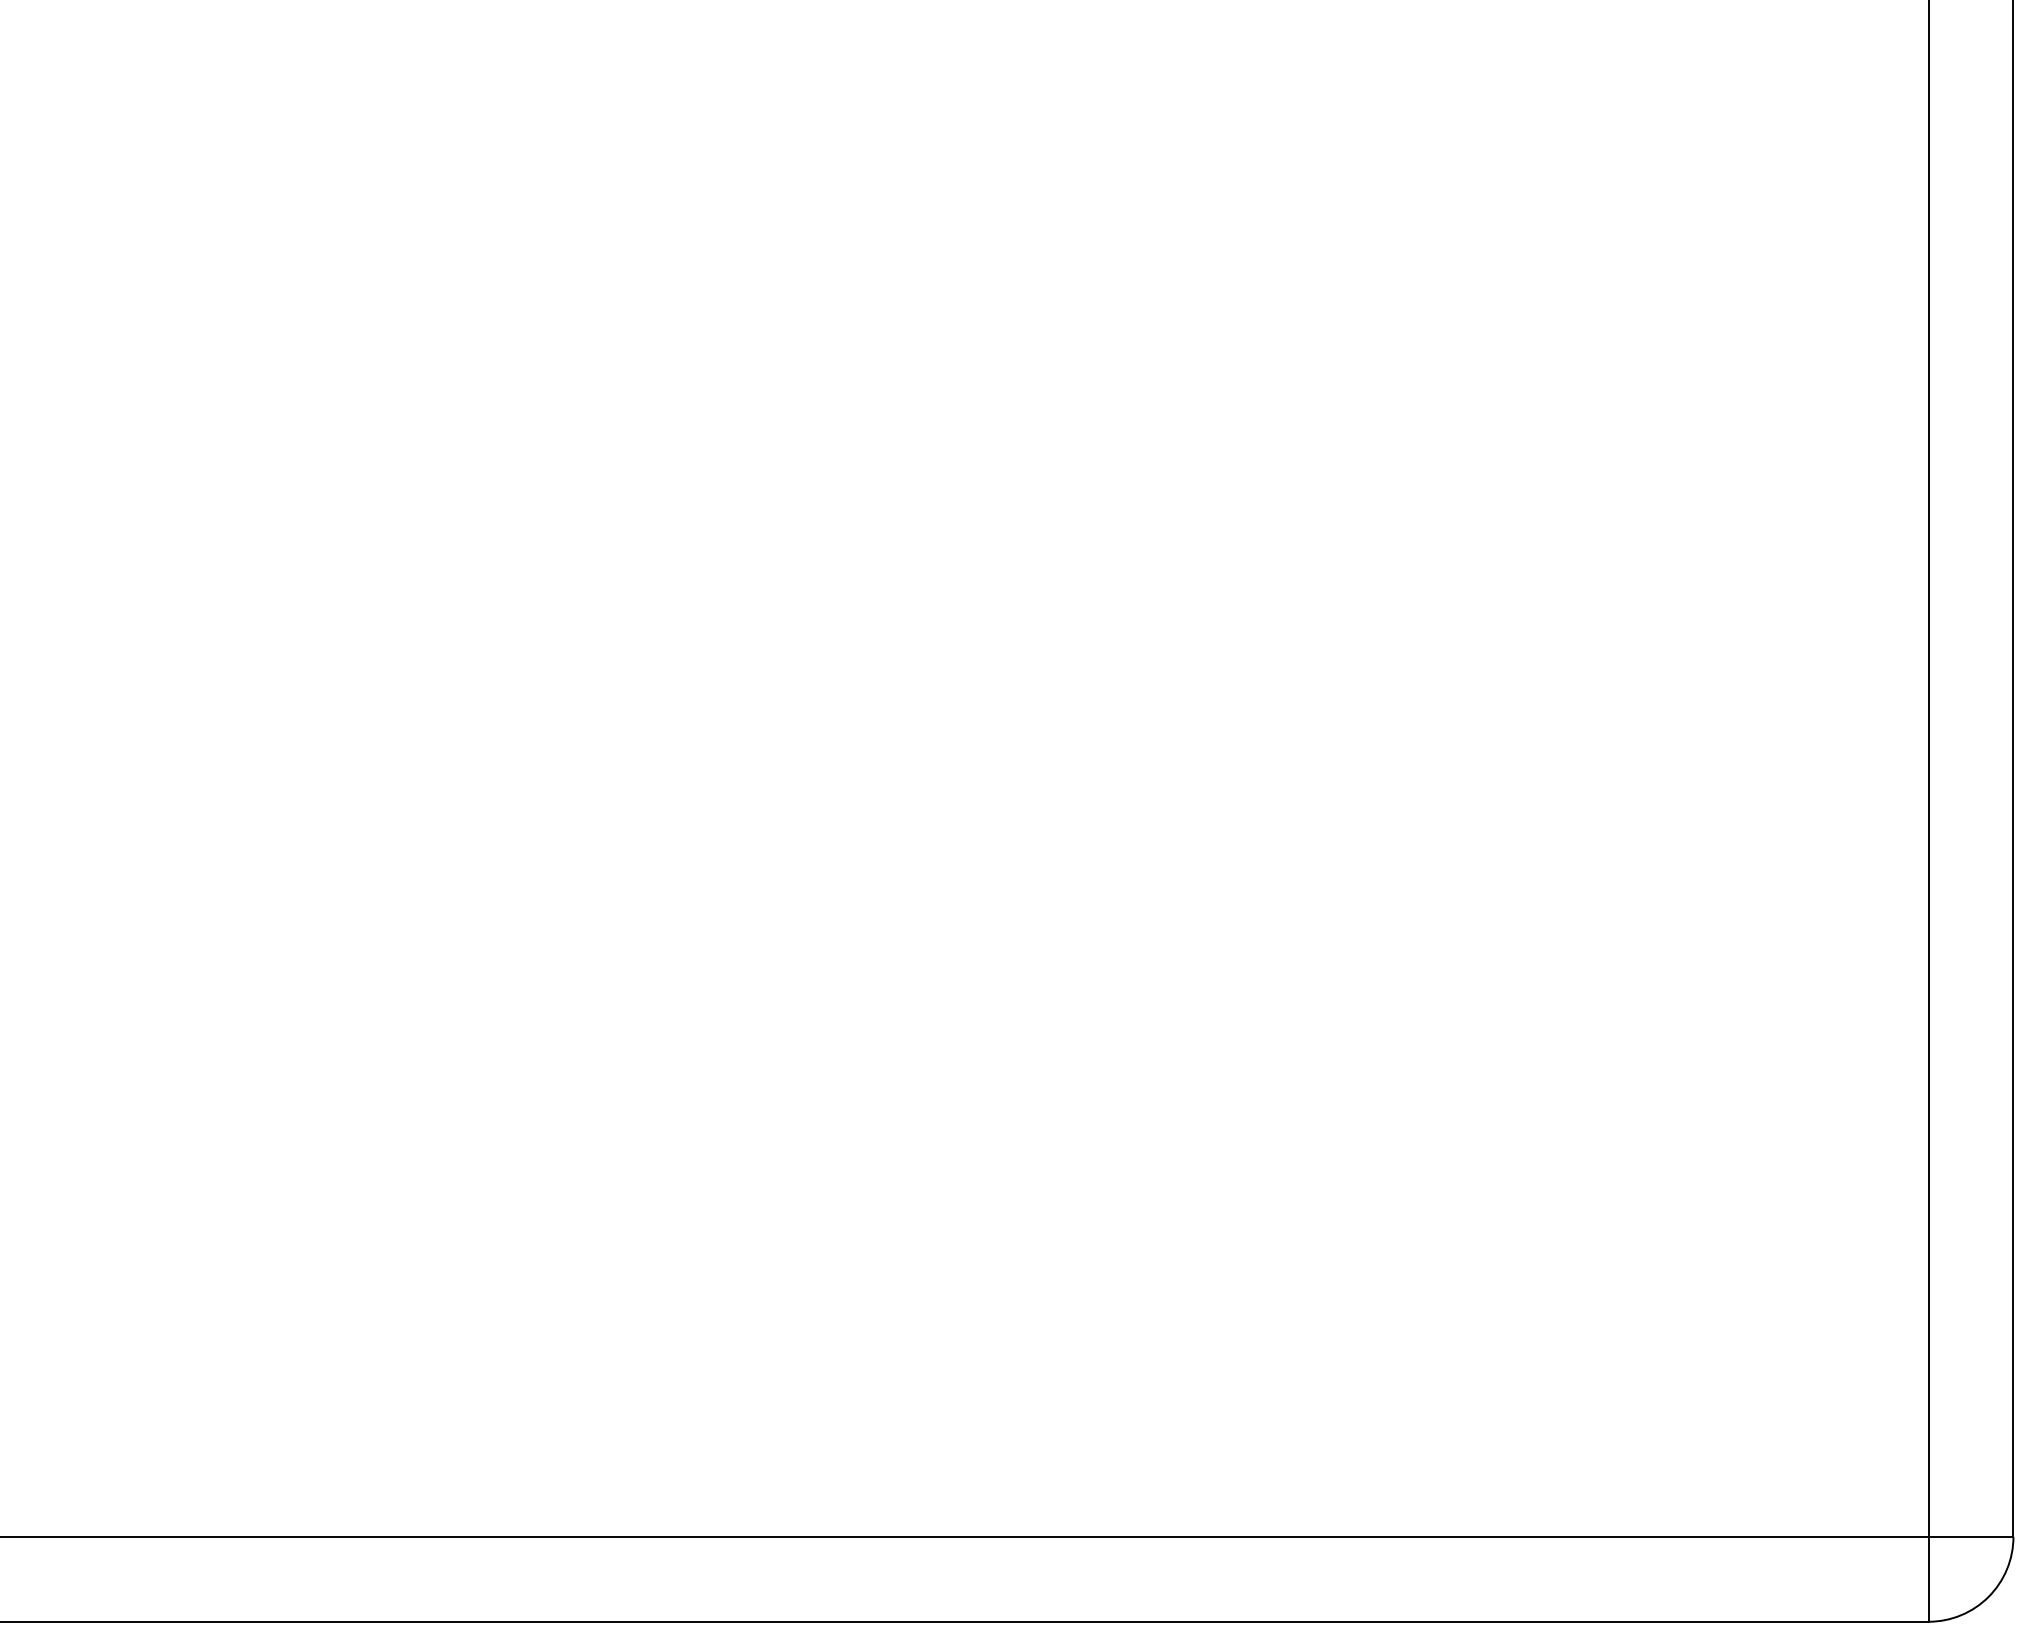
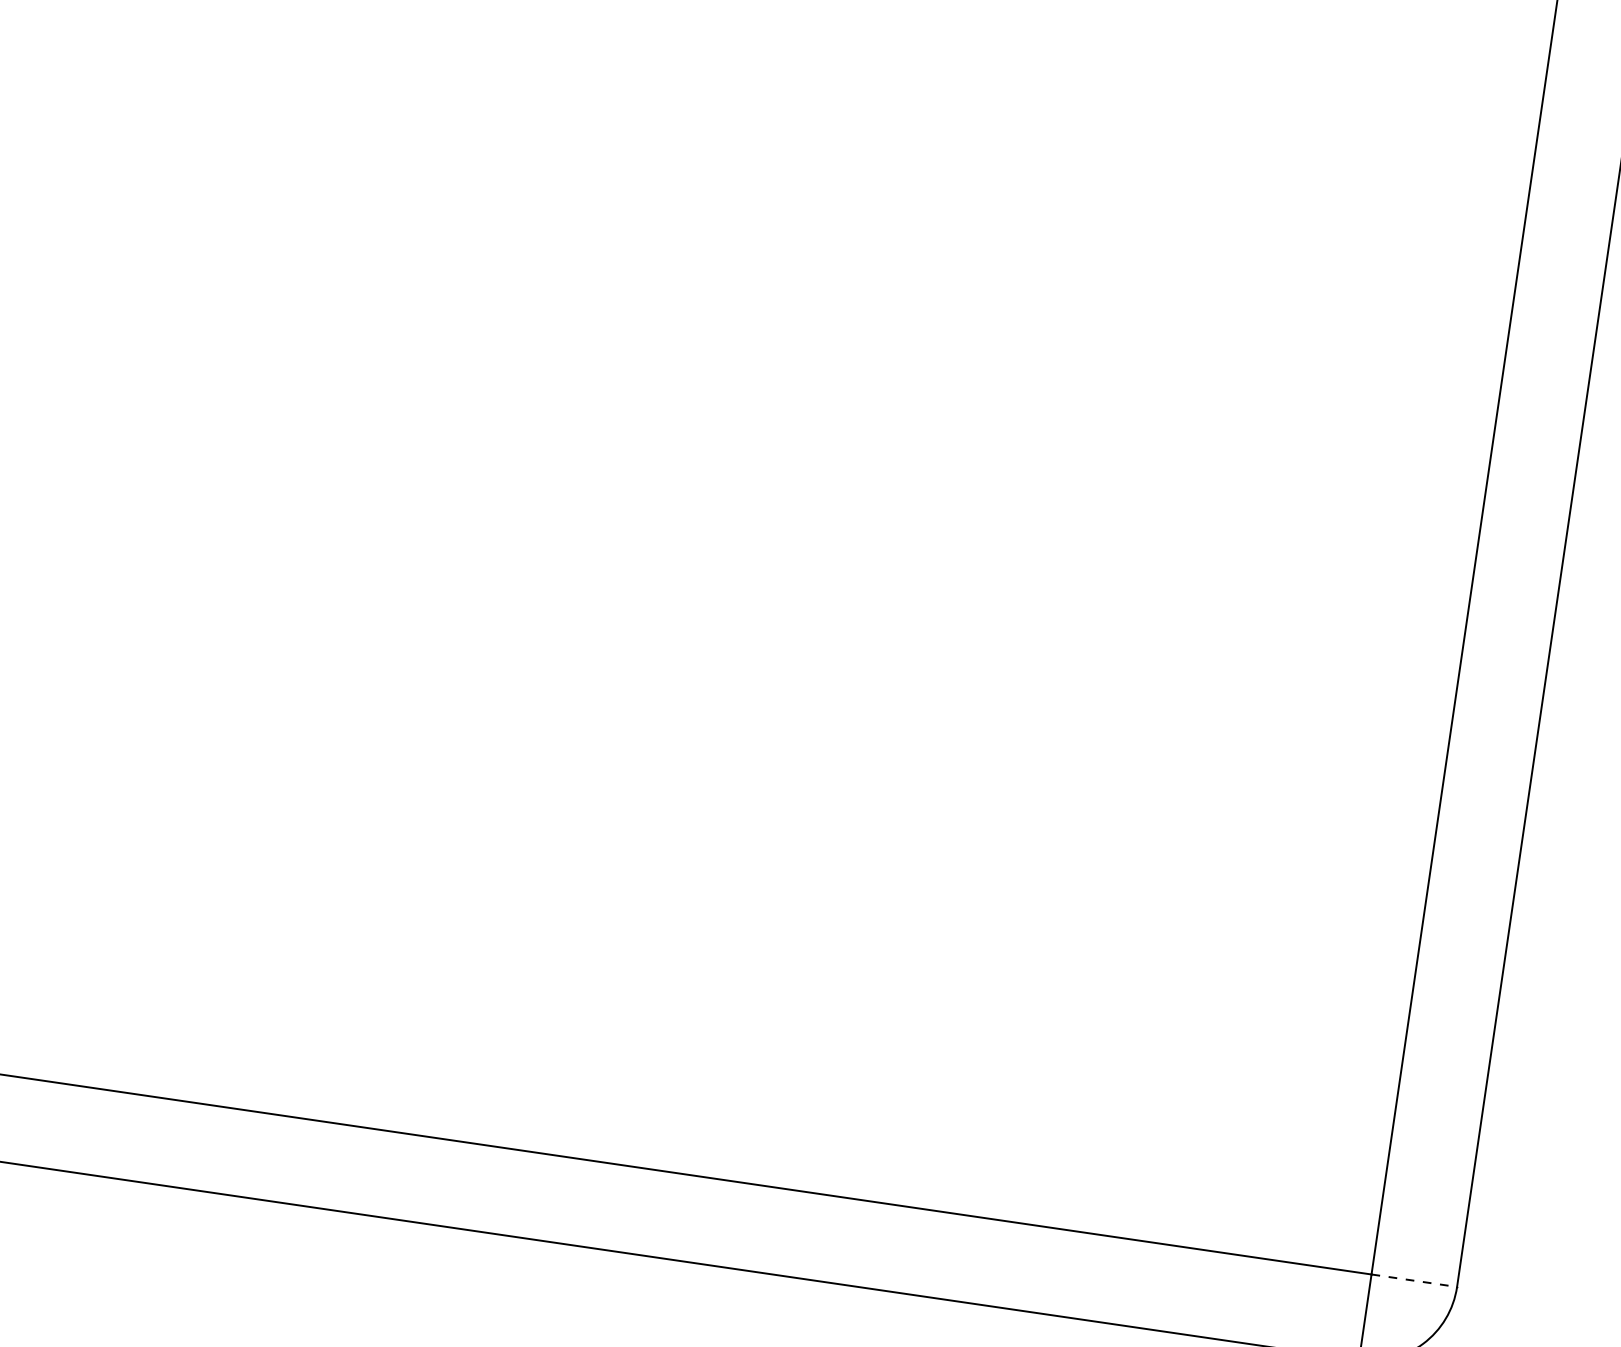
line: (1971, 1536) -> (1414, 1280), solid -> dashed

